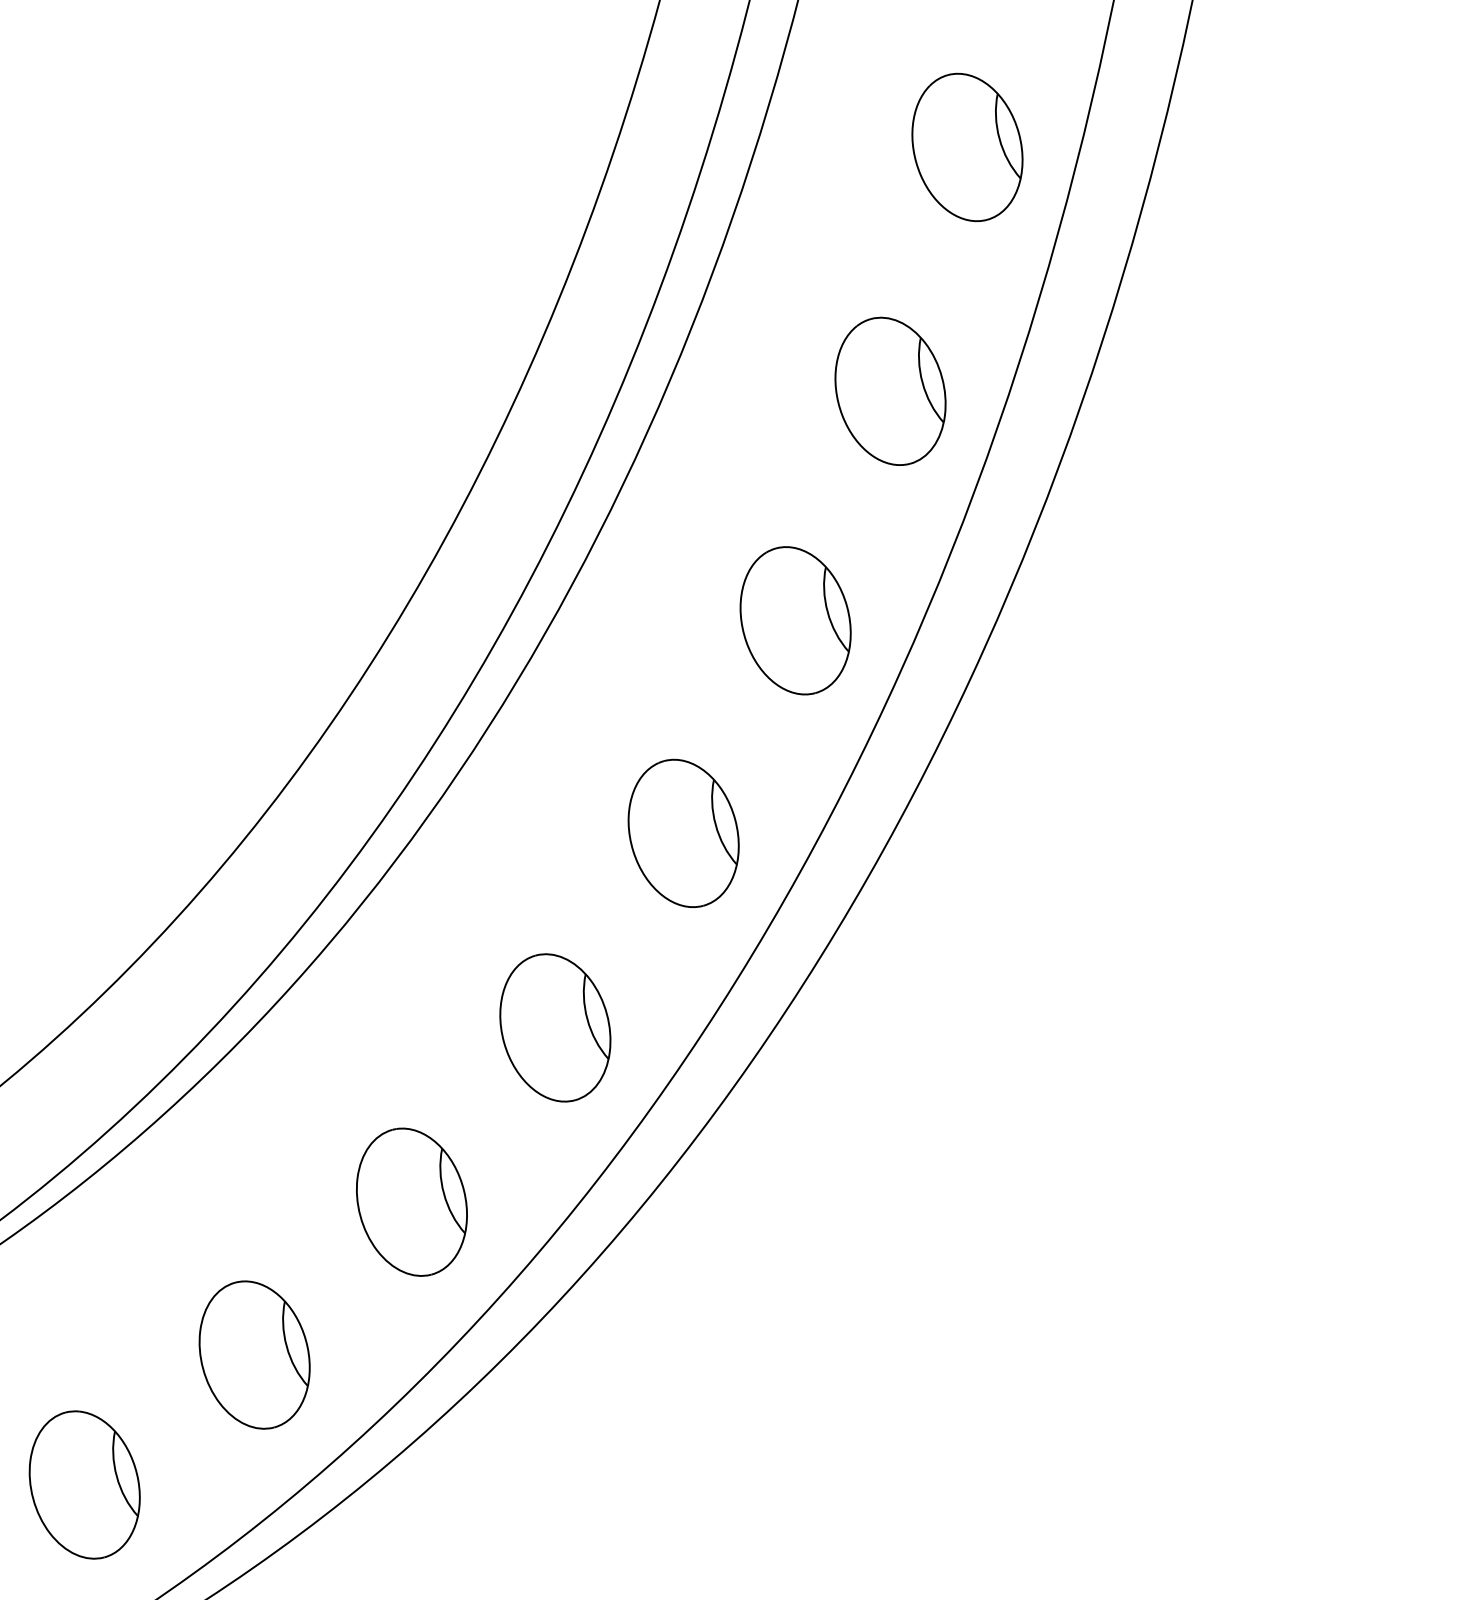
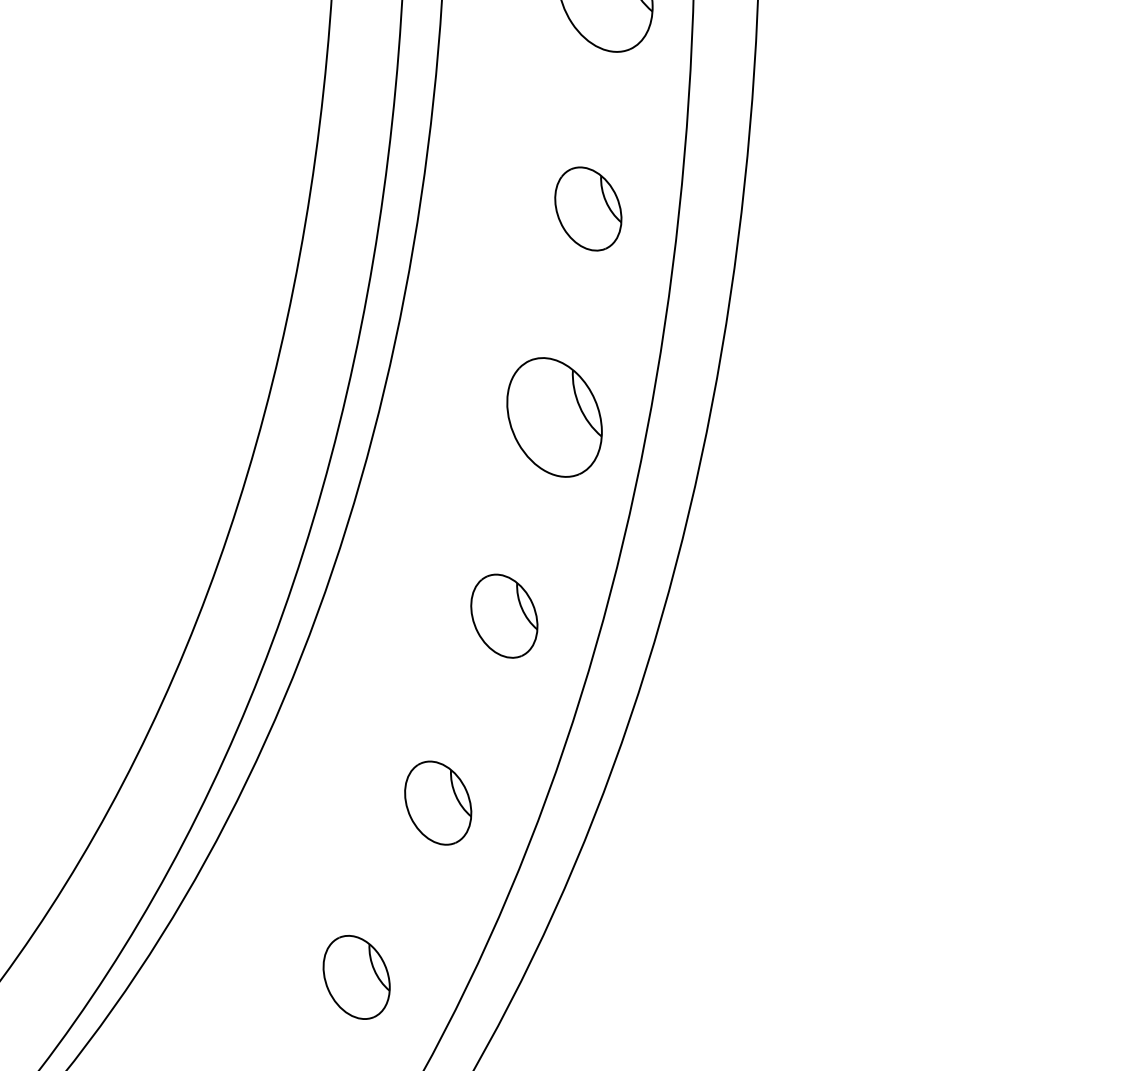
part: (967, 147) -> (588, 209), size x0.7
part: (795, 620) -> (504, 615), size x0.7
part: (683, 832) -> (438, 802), size x0.7
part: (555, 1027) -> (356, 977), size x0.7

